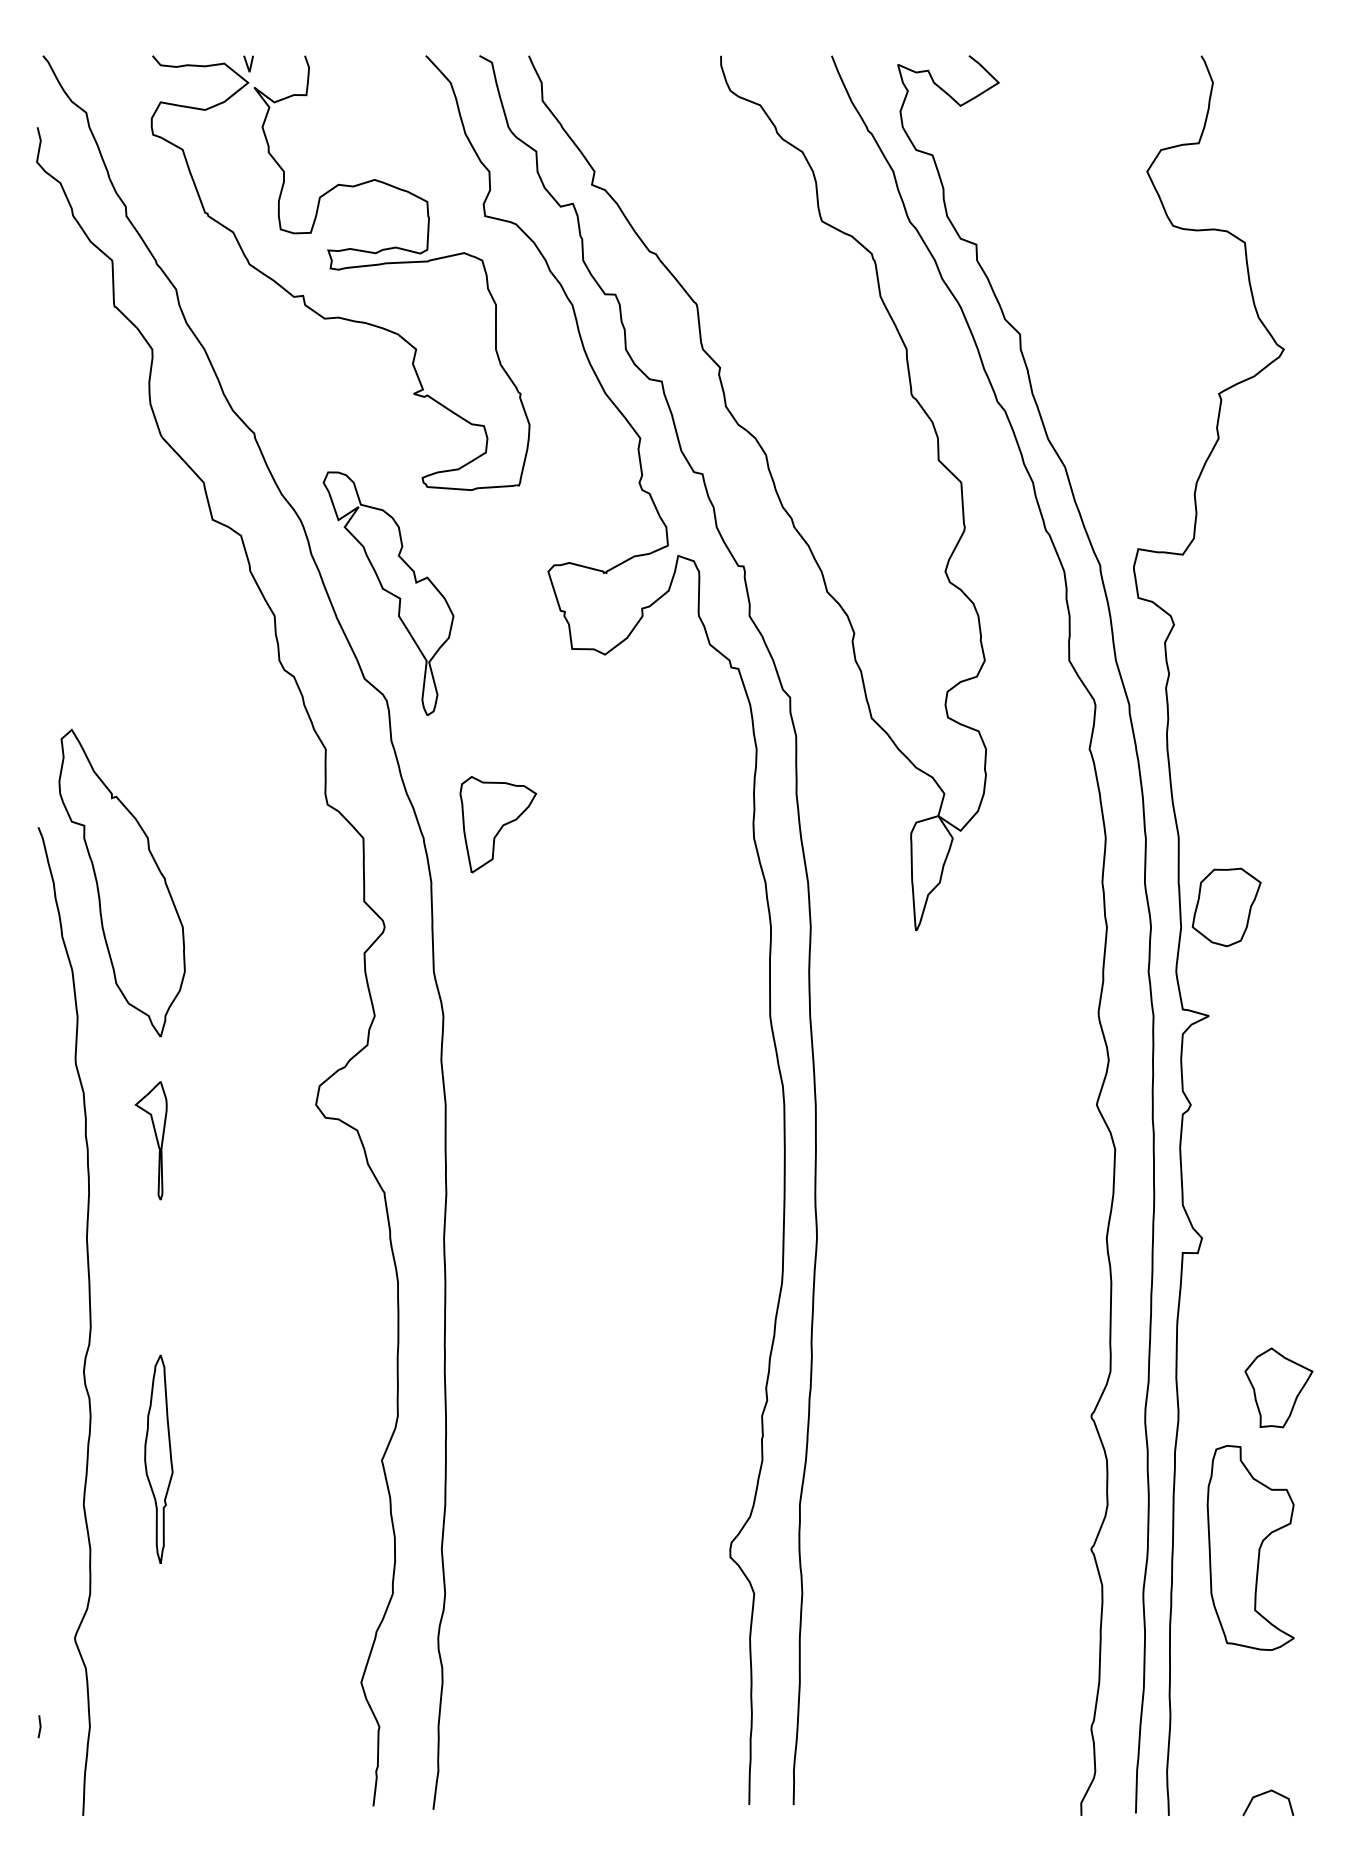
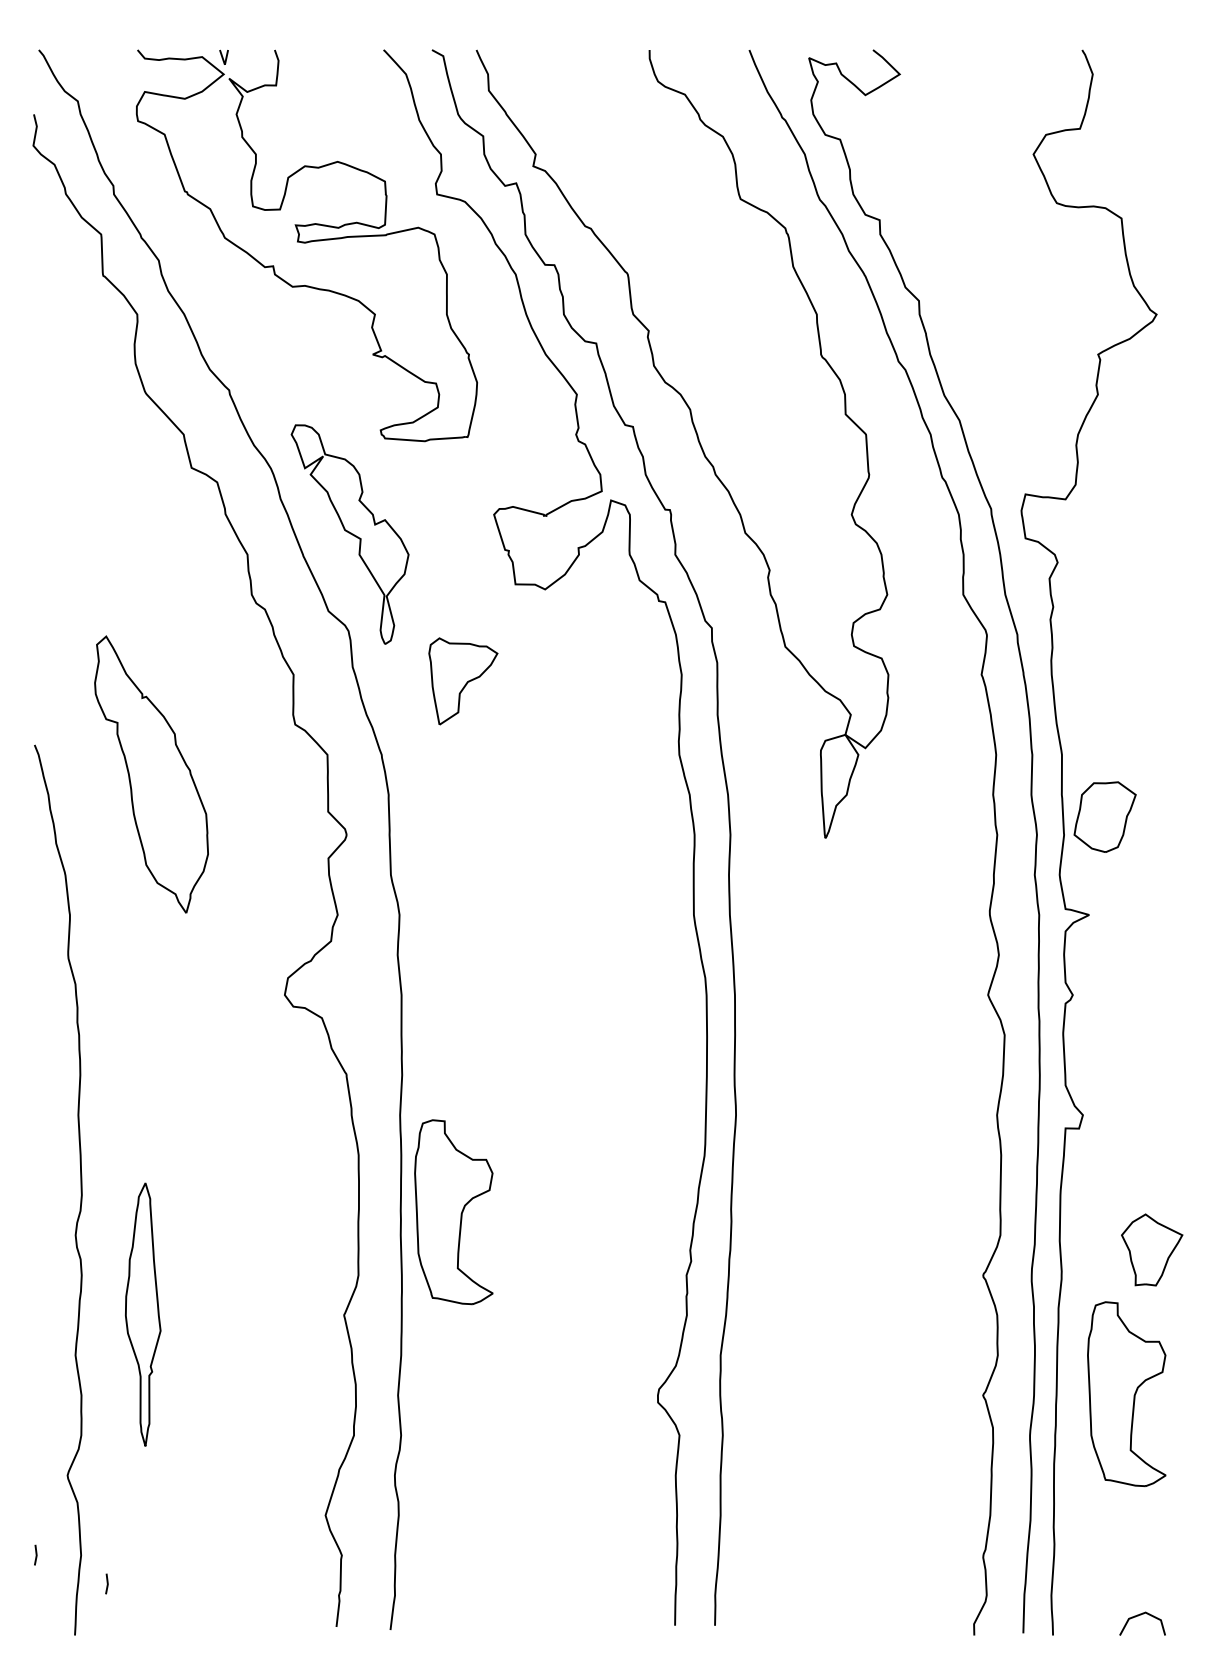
part: (498, 824) -> (463, 681), moved
part: (121, 882) -> (150, 773), moved
part: (150, 1140) -> (135, 1027), removed
part: (503, 1345) -> (453, 1211), added
part: (158, 1458) -> (142, 1313), size x1.4
line: (118, 1758) -> (106, 1583), added

